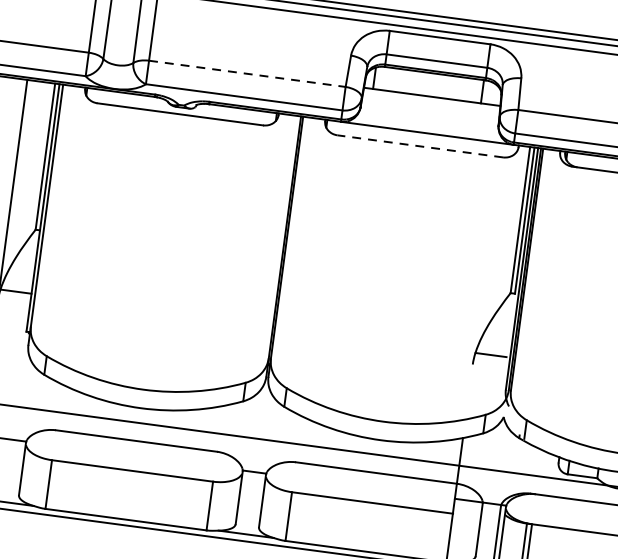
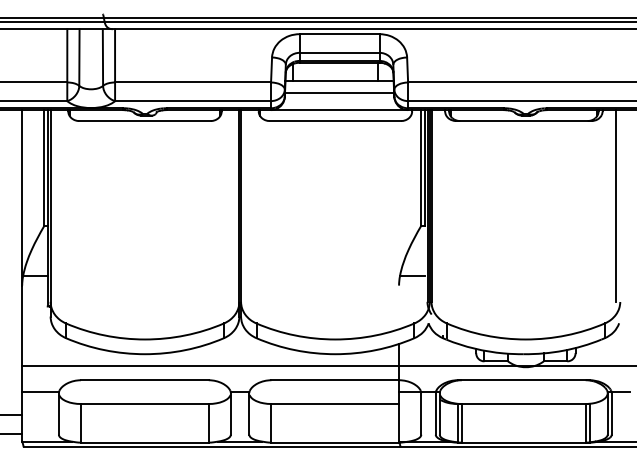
line: (247, 73) -> (193, 82), dashed -> solid
line: (430, 112) -> (339, 93), added
line: (420, 146) -> (335, 121), dashed -> solid

